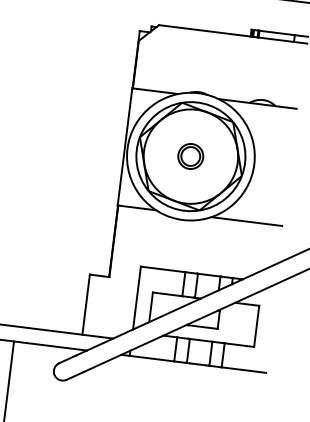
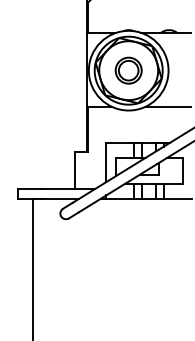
part: (190, 156) -> (128, 70), size x1.67

